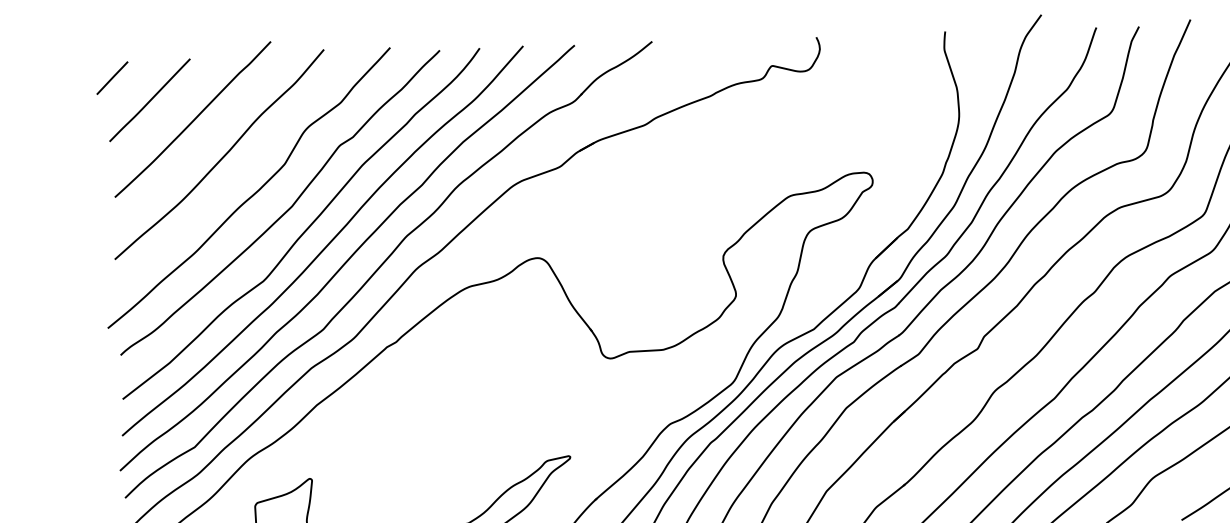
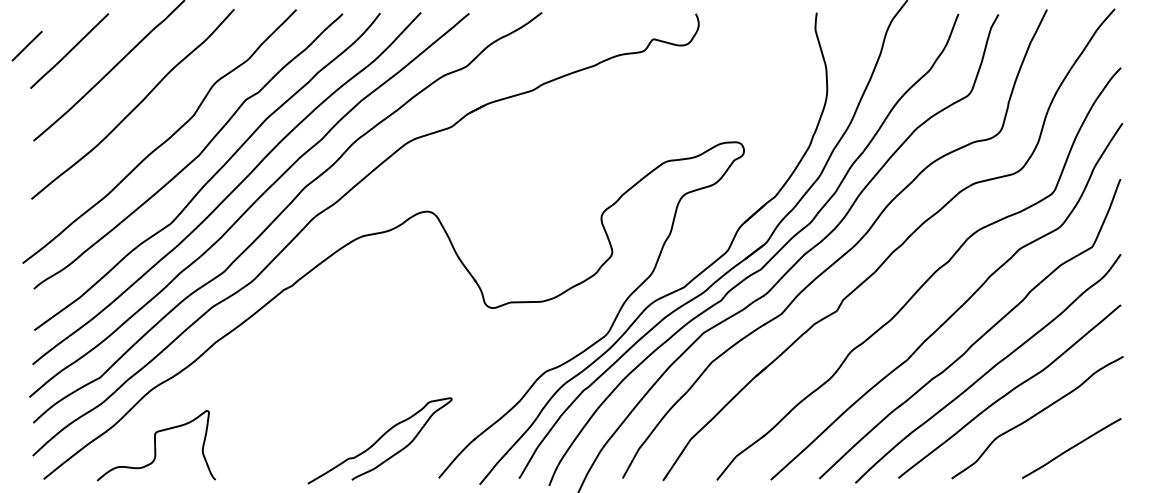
line: (111, 77) -> (26, 45), moved

